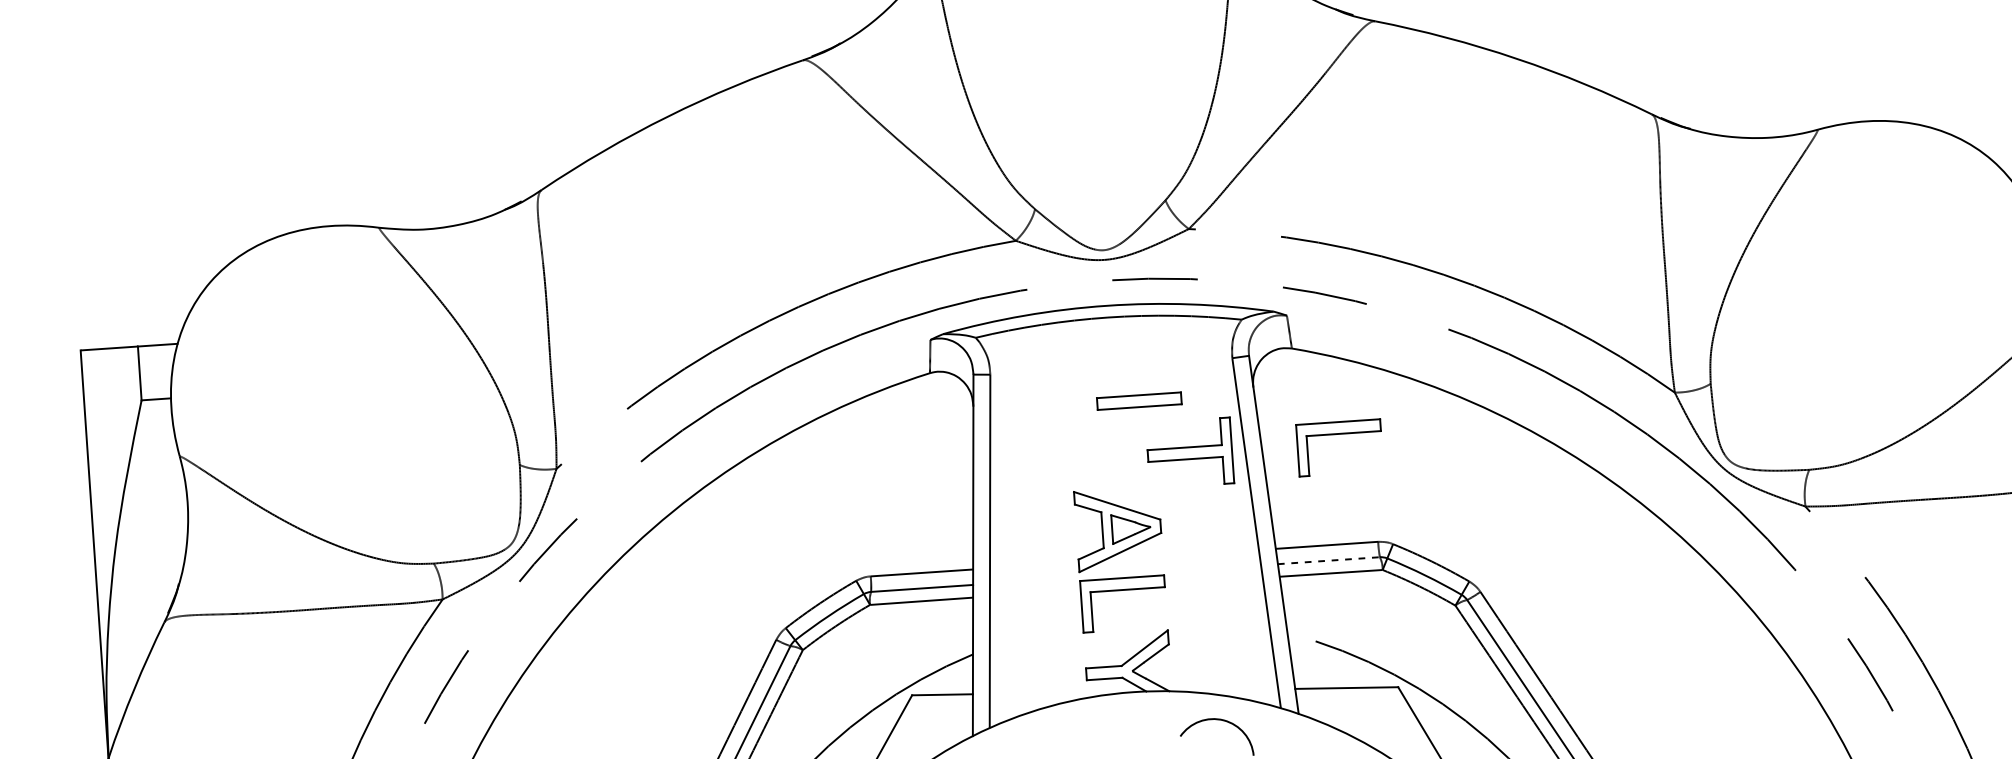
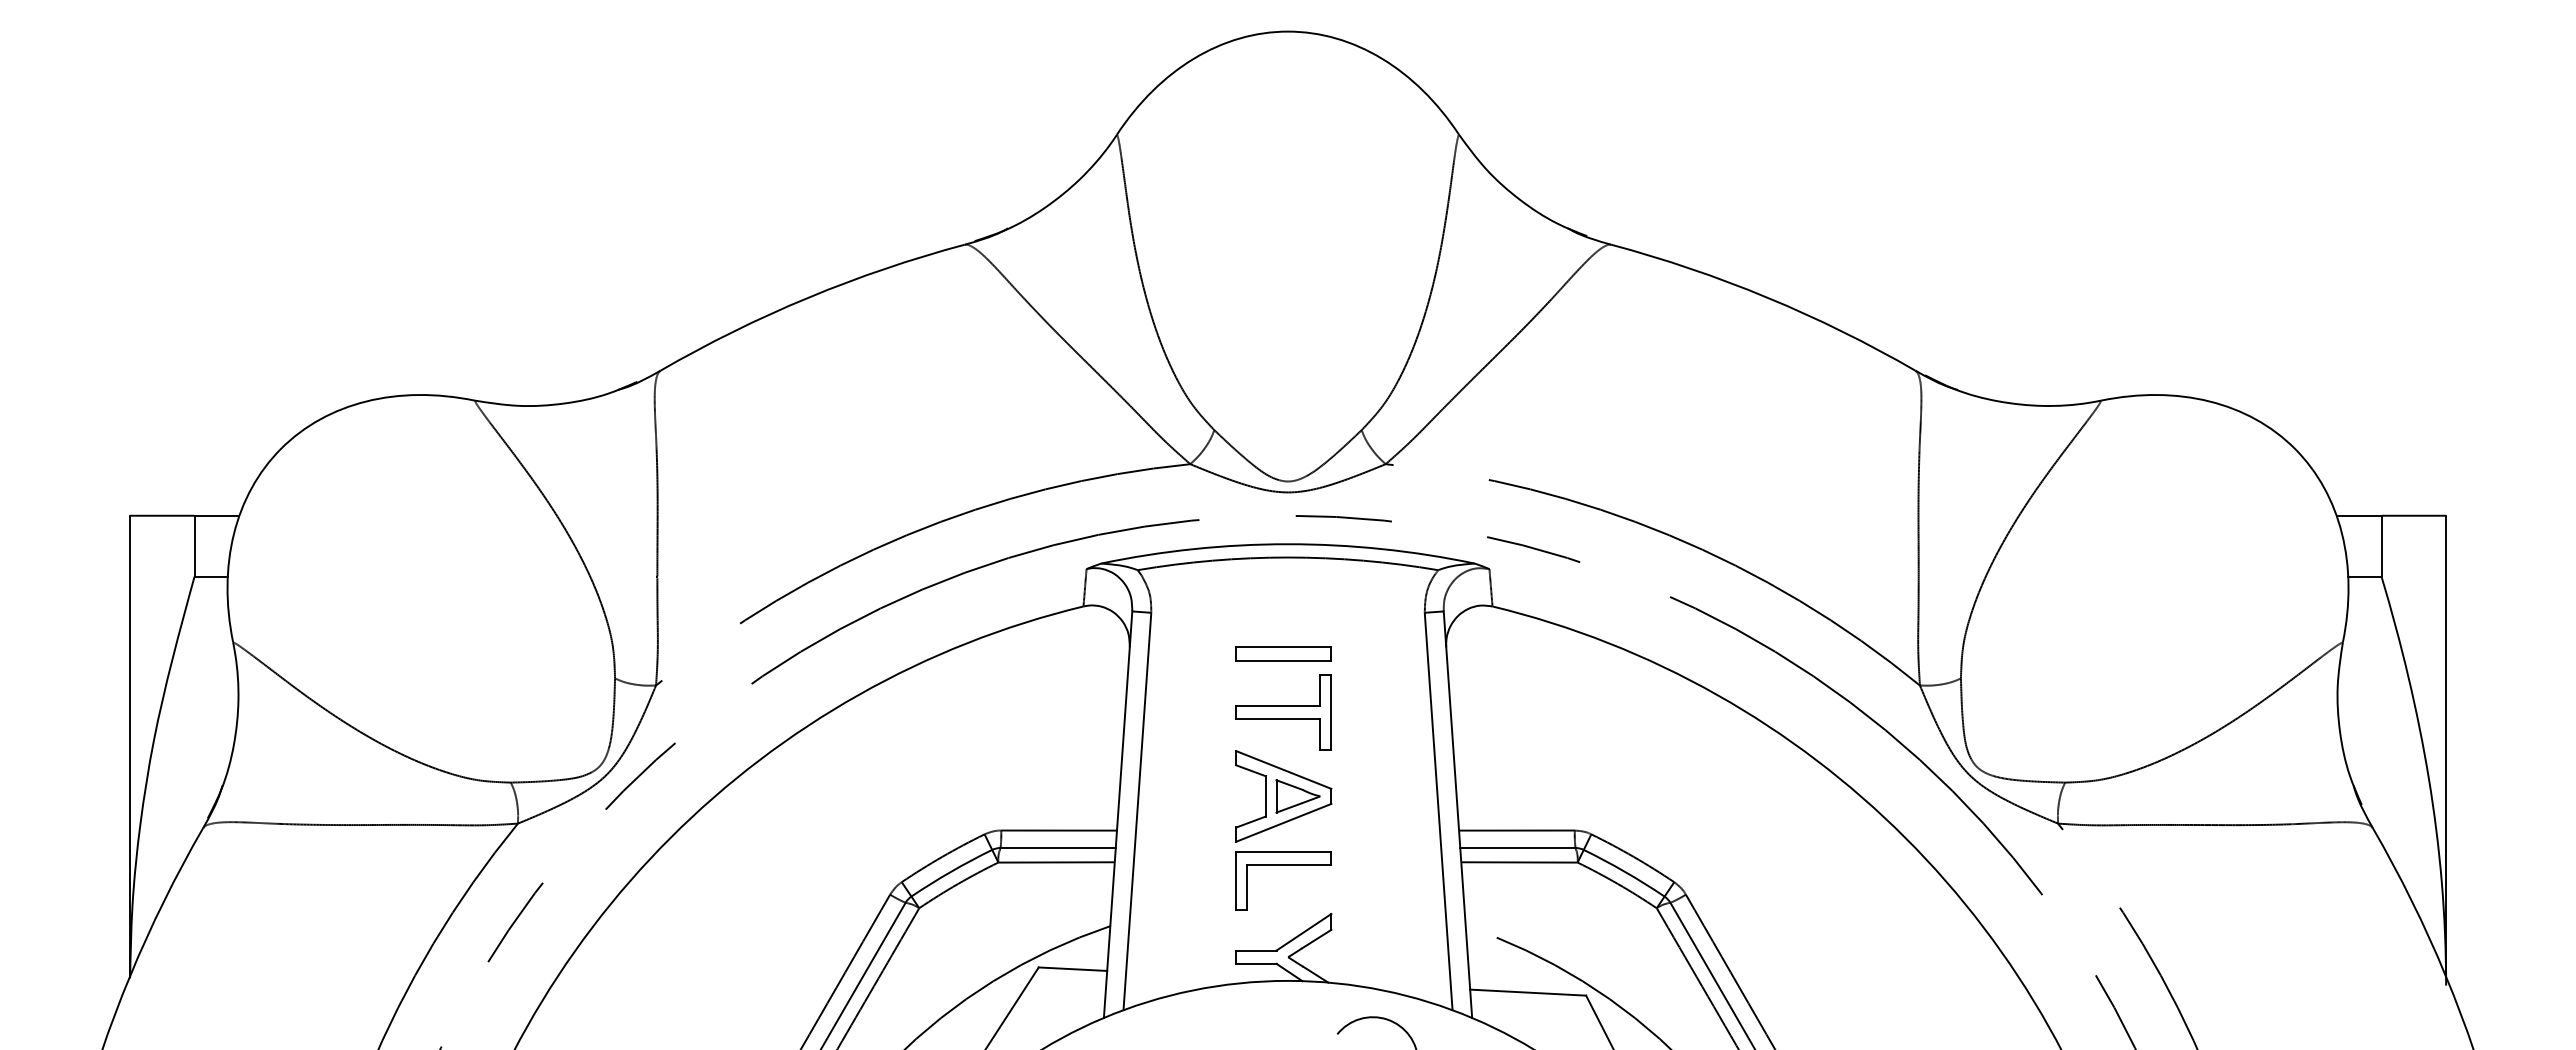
part: (1138, 400) -> (1283, 653), moved
part: (1338, 434) -> (1538, 706), removed
part: (1189, 453) -> (1283, 712), moved
line: (1328, 561) -> (1517, 848), dashed -> solid

